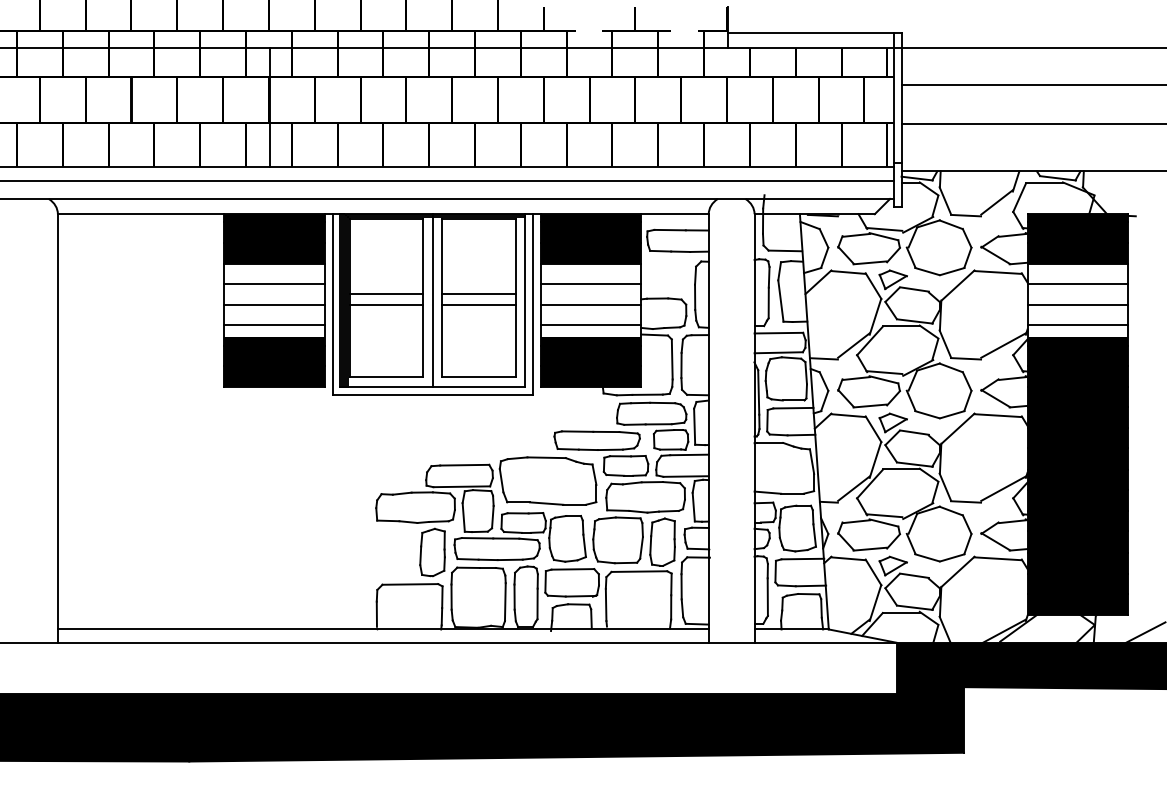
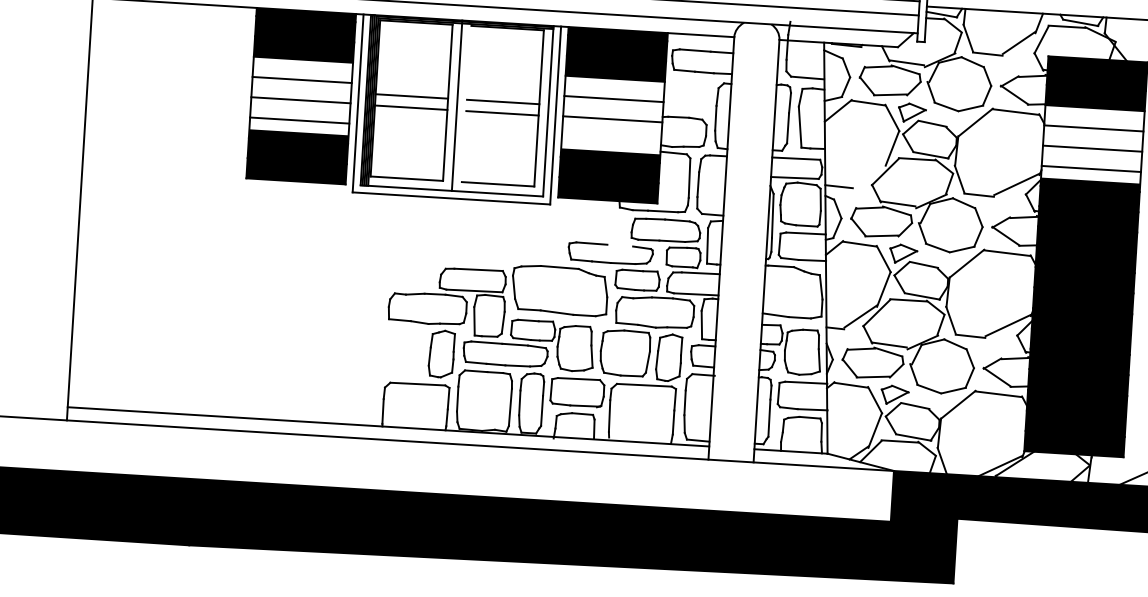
line: (442, 298) -> (466, 104), removed
line: (590, 325) -> (611, 139), removed
line: (853, 345) -> (869, 175), removed
line: (606, 431) -> (620, 245), removed

